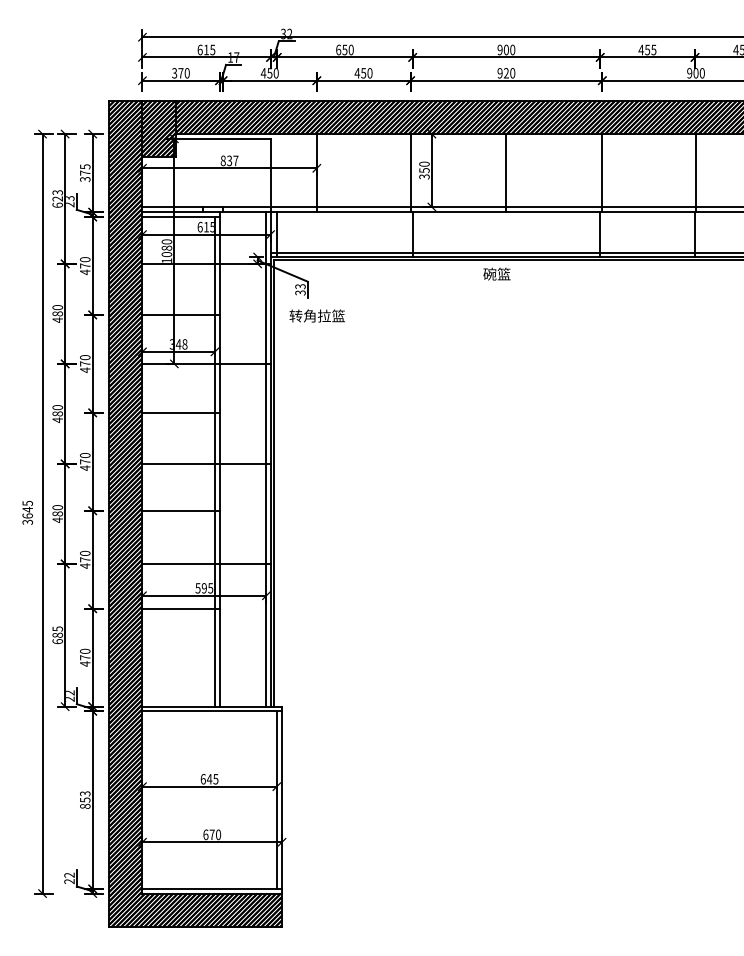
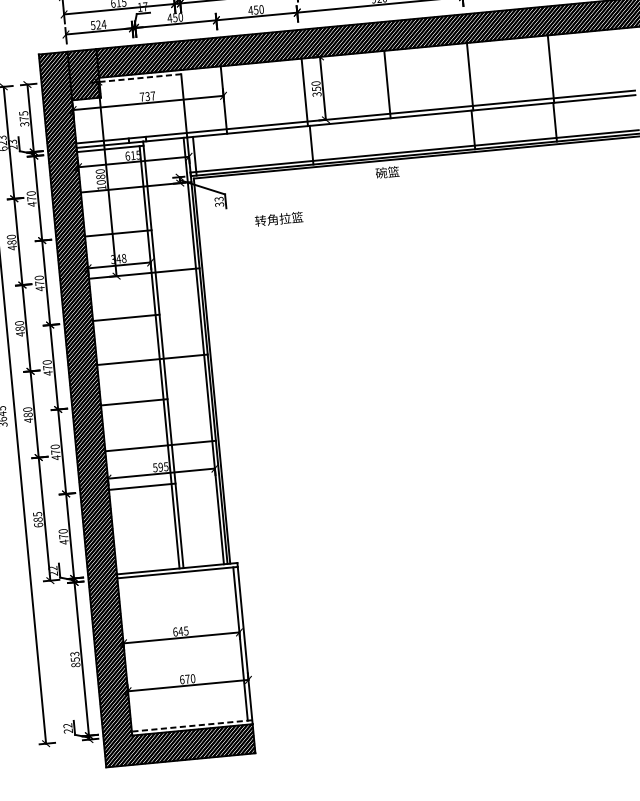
text: (180, 73) -> (98, 25), 370 -> 524
line: (223, 138) -> (140, 77), solid -> dashed
text: (222, 160) -> (141, 96), 837 -> 737
text: (316, 315) -> (278, 218), moved
line: (212, 888) -> (192, 725), solid -> dashed

